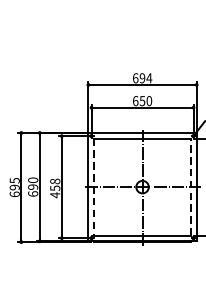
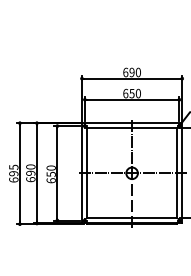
text: (149, 78) -> (138, 72), 694 -> 690
line: (191, 186) -> (177, 172), dashed -> solid
line: (94, 187) -> (87, 173), dashed -> solid
text: (54, 188) -> (50, 174), 458 -> 650

